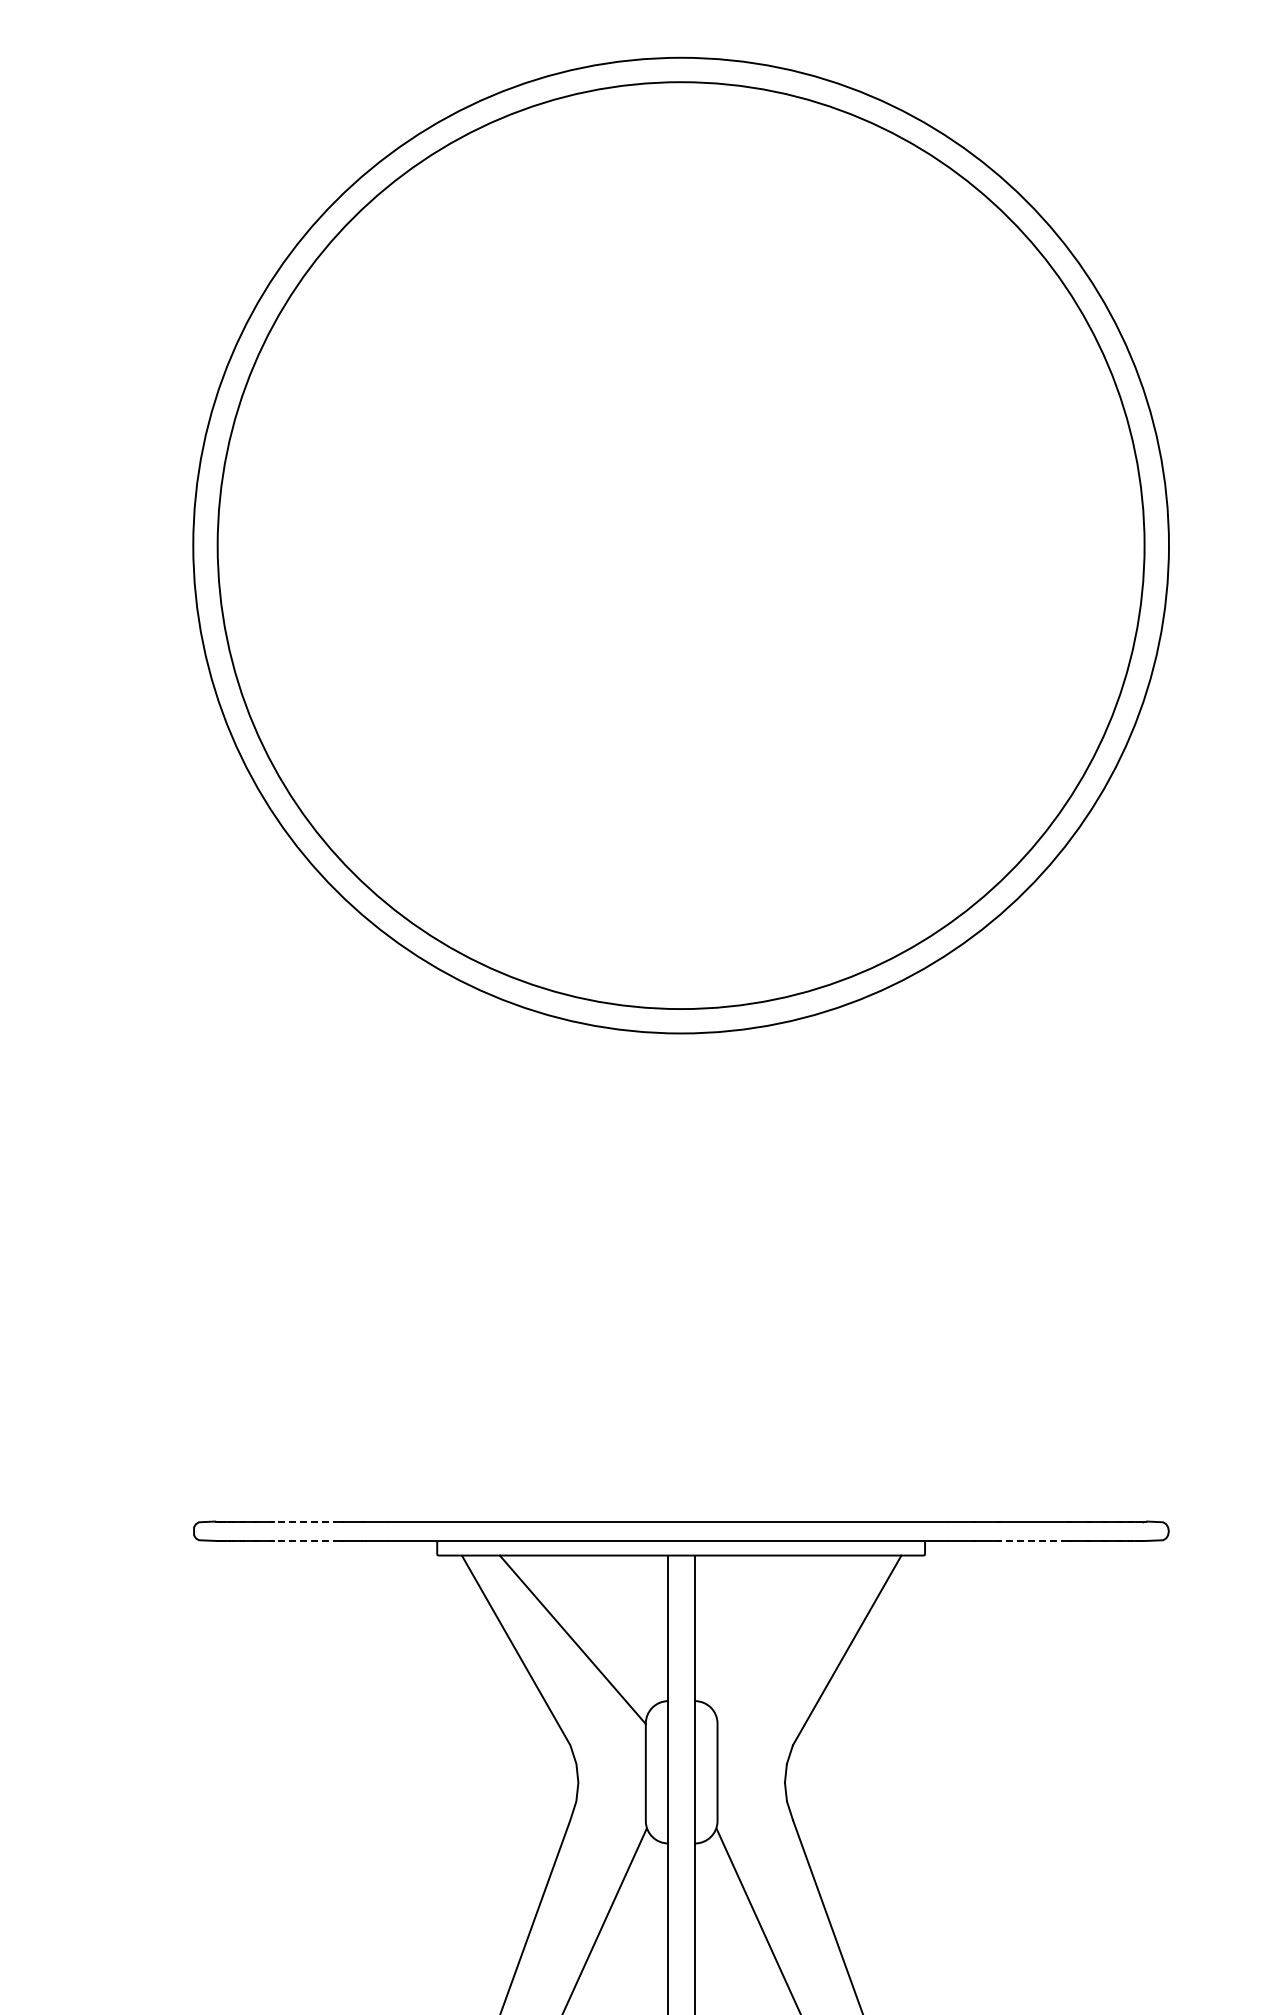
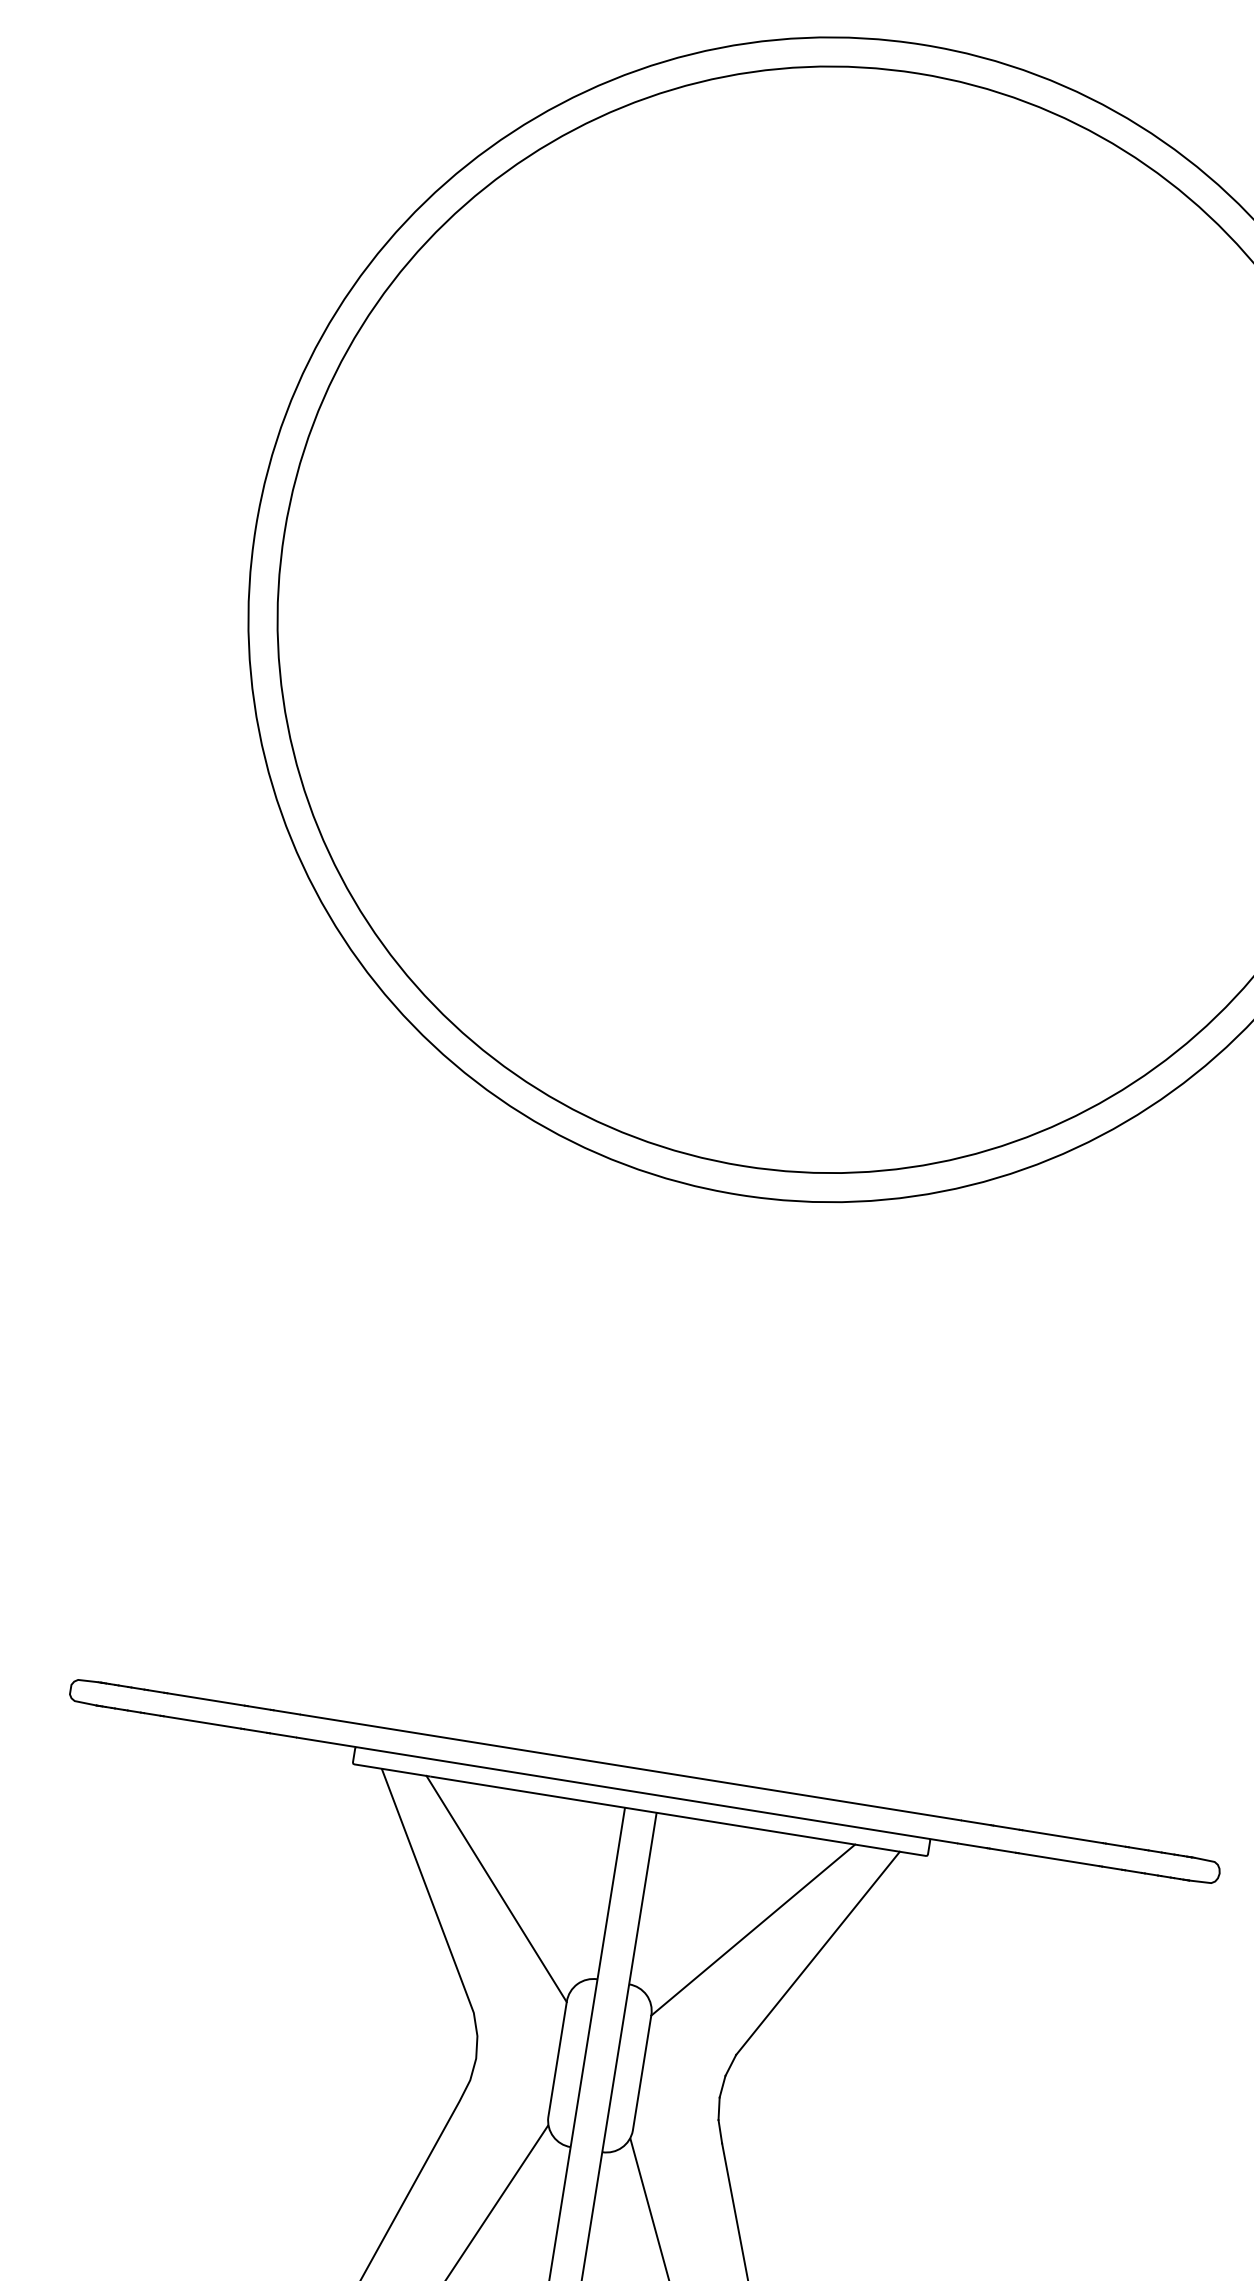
line: (307, 1521) -> (206, 1699), dashed -> solid
line: (307, 1541) -> (202, 1723), dashed -> solid
line: (1033, 1541) -> (1058, 1860), dashed -> solid
line: (790, 1639) -> (753, 1929), added

